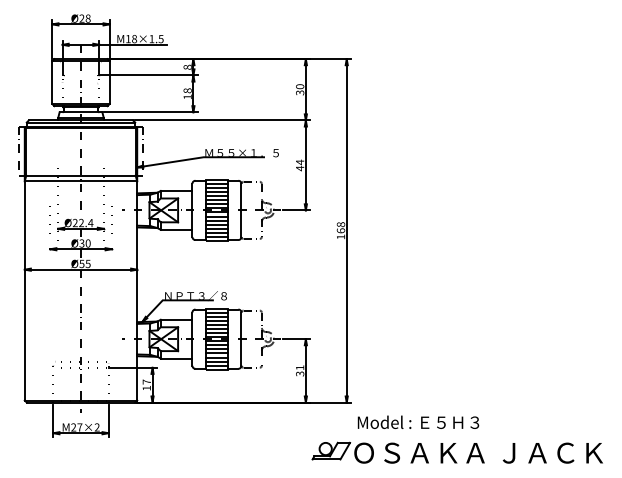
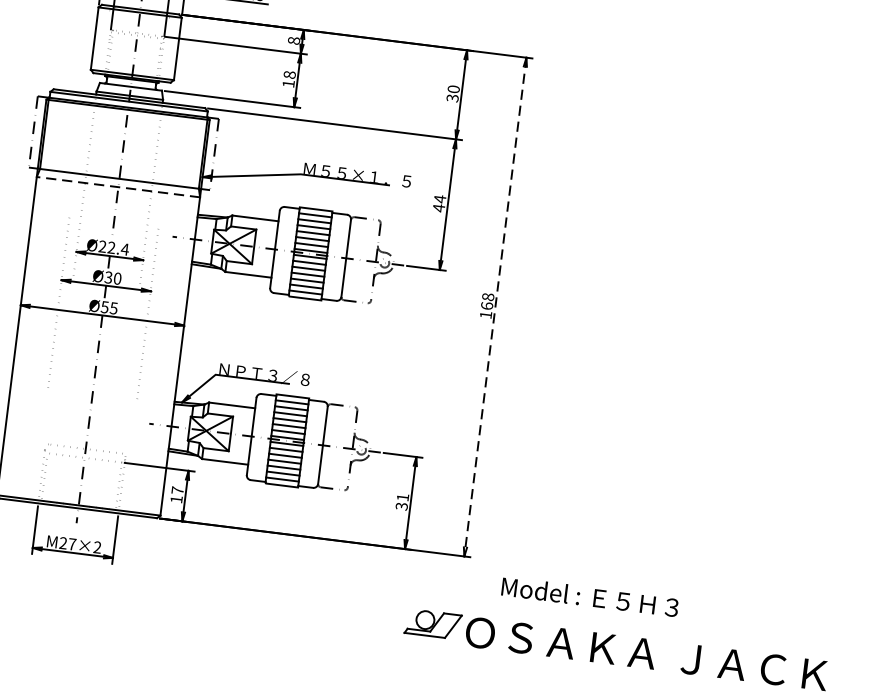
line: (80, 181) -> (117, 187), solid -> dashed
line: (346, 230) -> (495, 306), solid -> dashed
text: (418, 421) -> (590, 595), moved

